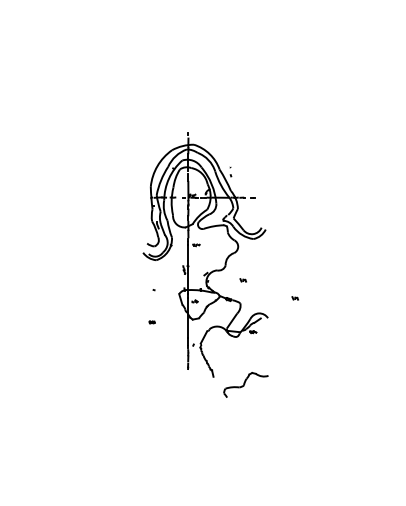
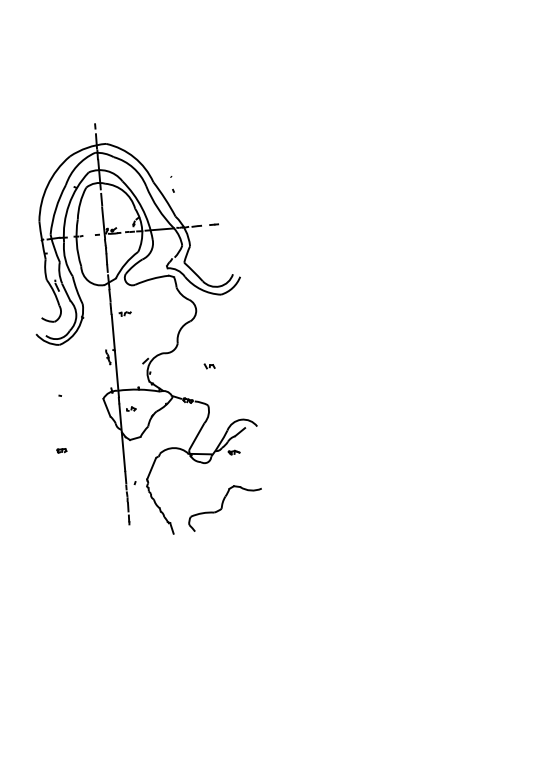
part: (294, 298) -> (299, 389), removed
part: (245, 384) -> (224, 506), moved

